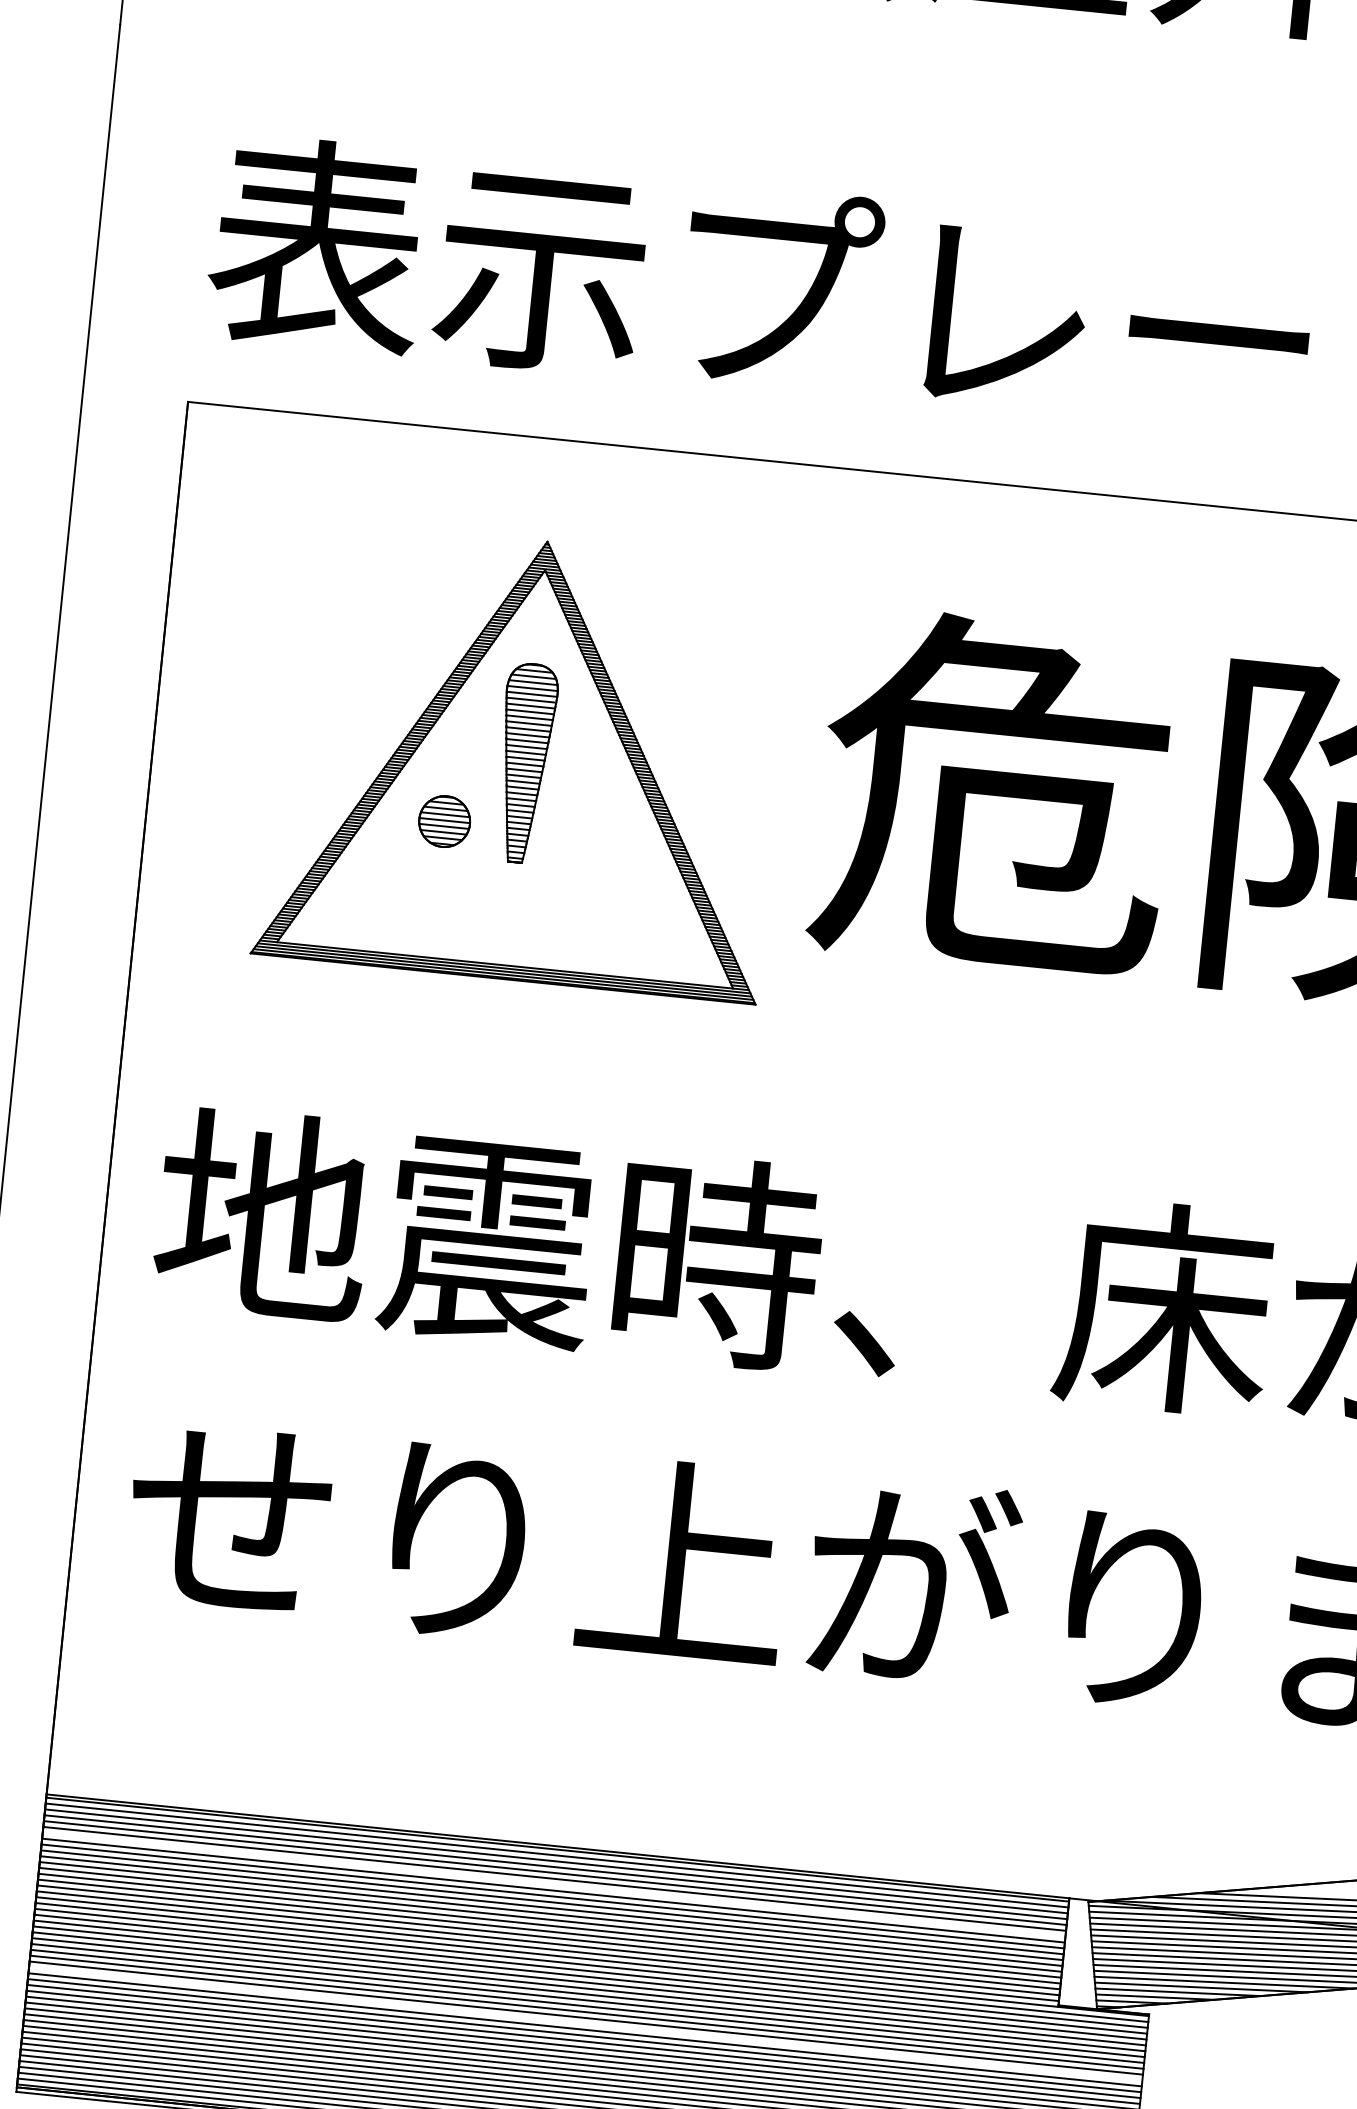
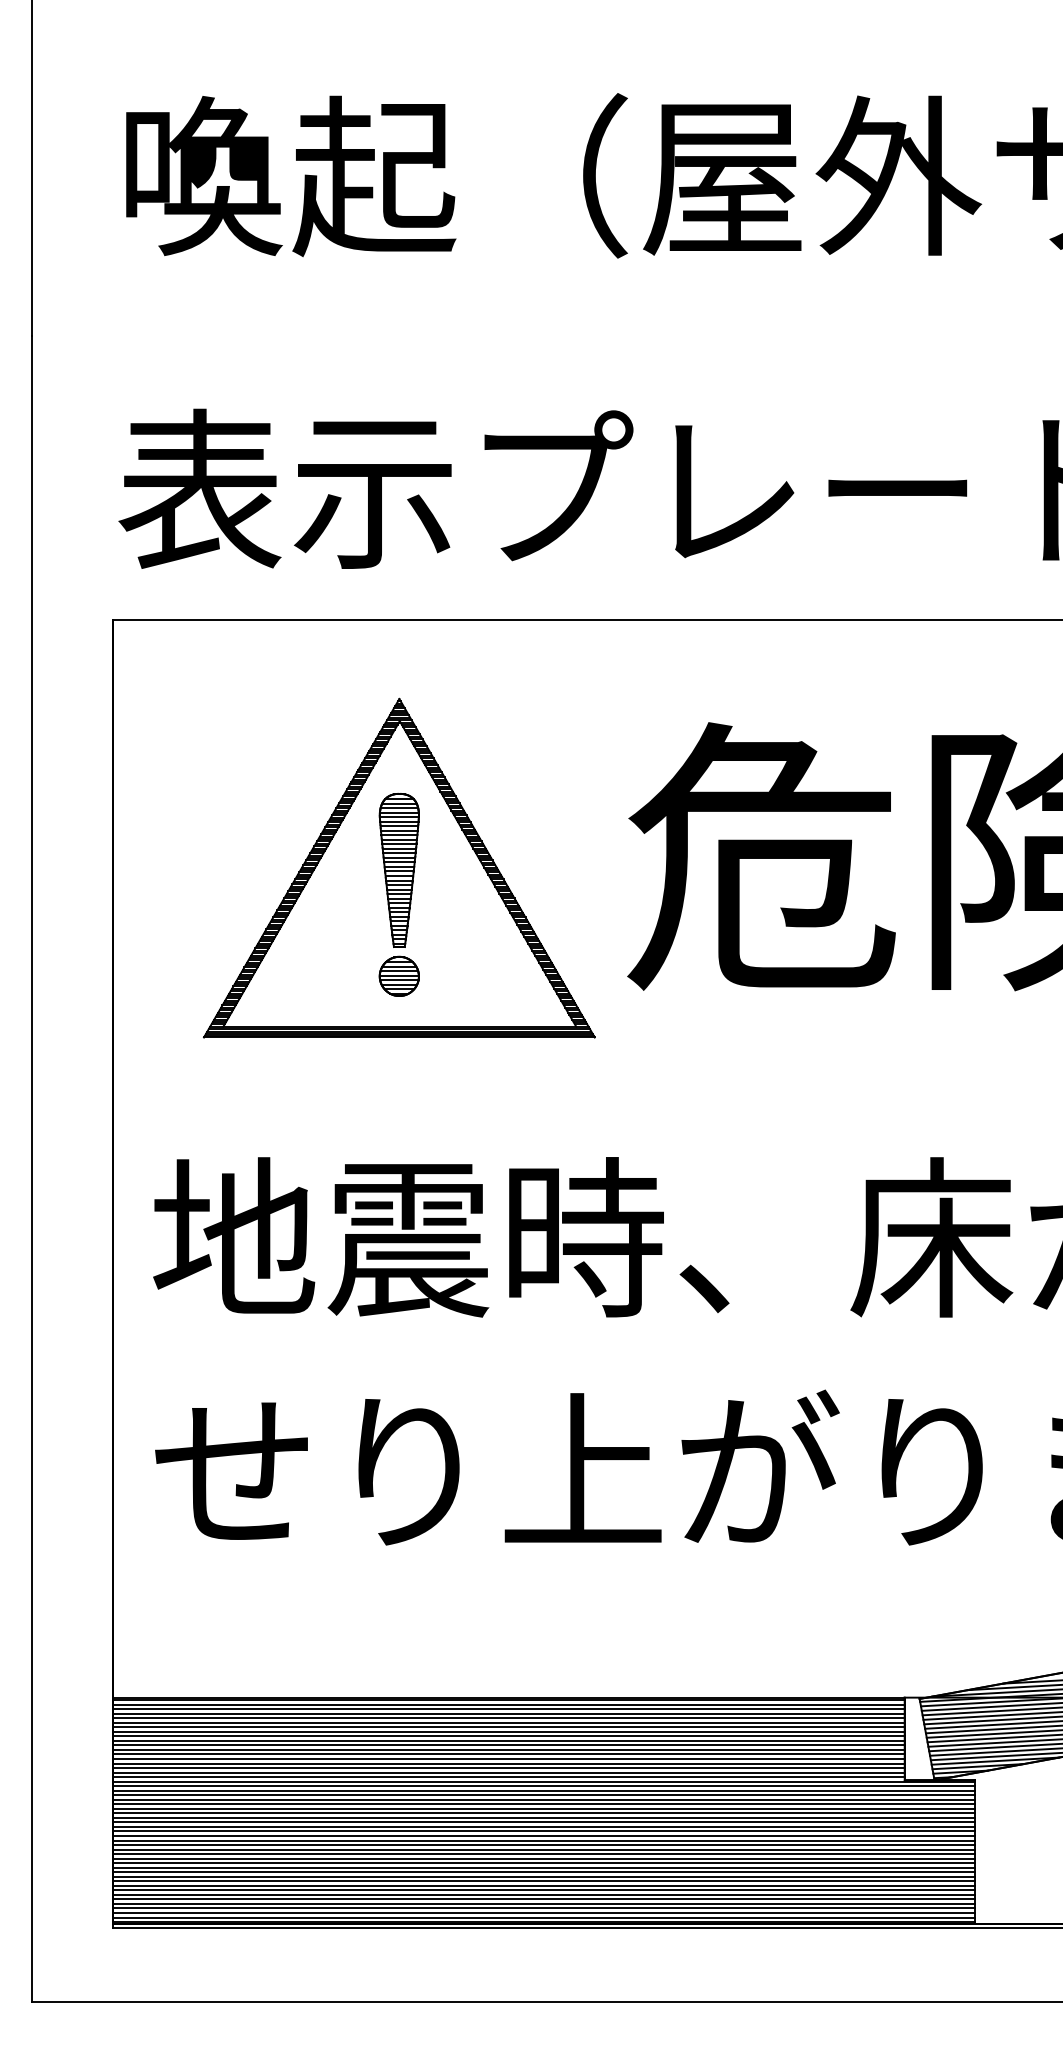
part: (443, 820) -> (398, 975), moved
line: (553, 1884) -> (508, 1727), added
line: (585, 2023) -> (543, 1831), added

